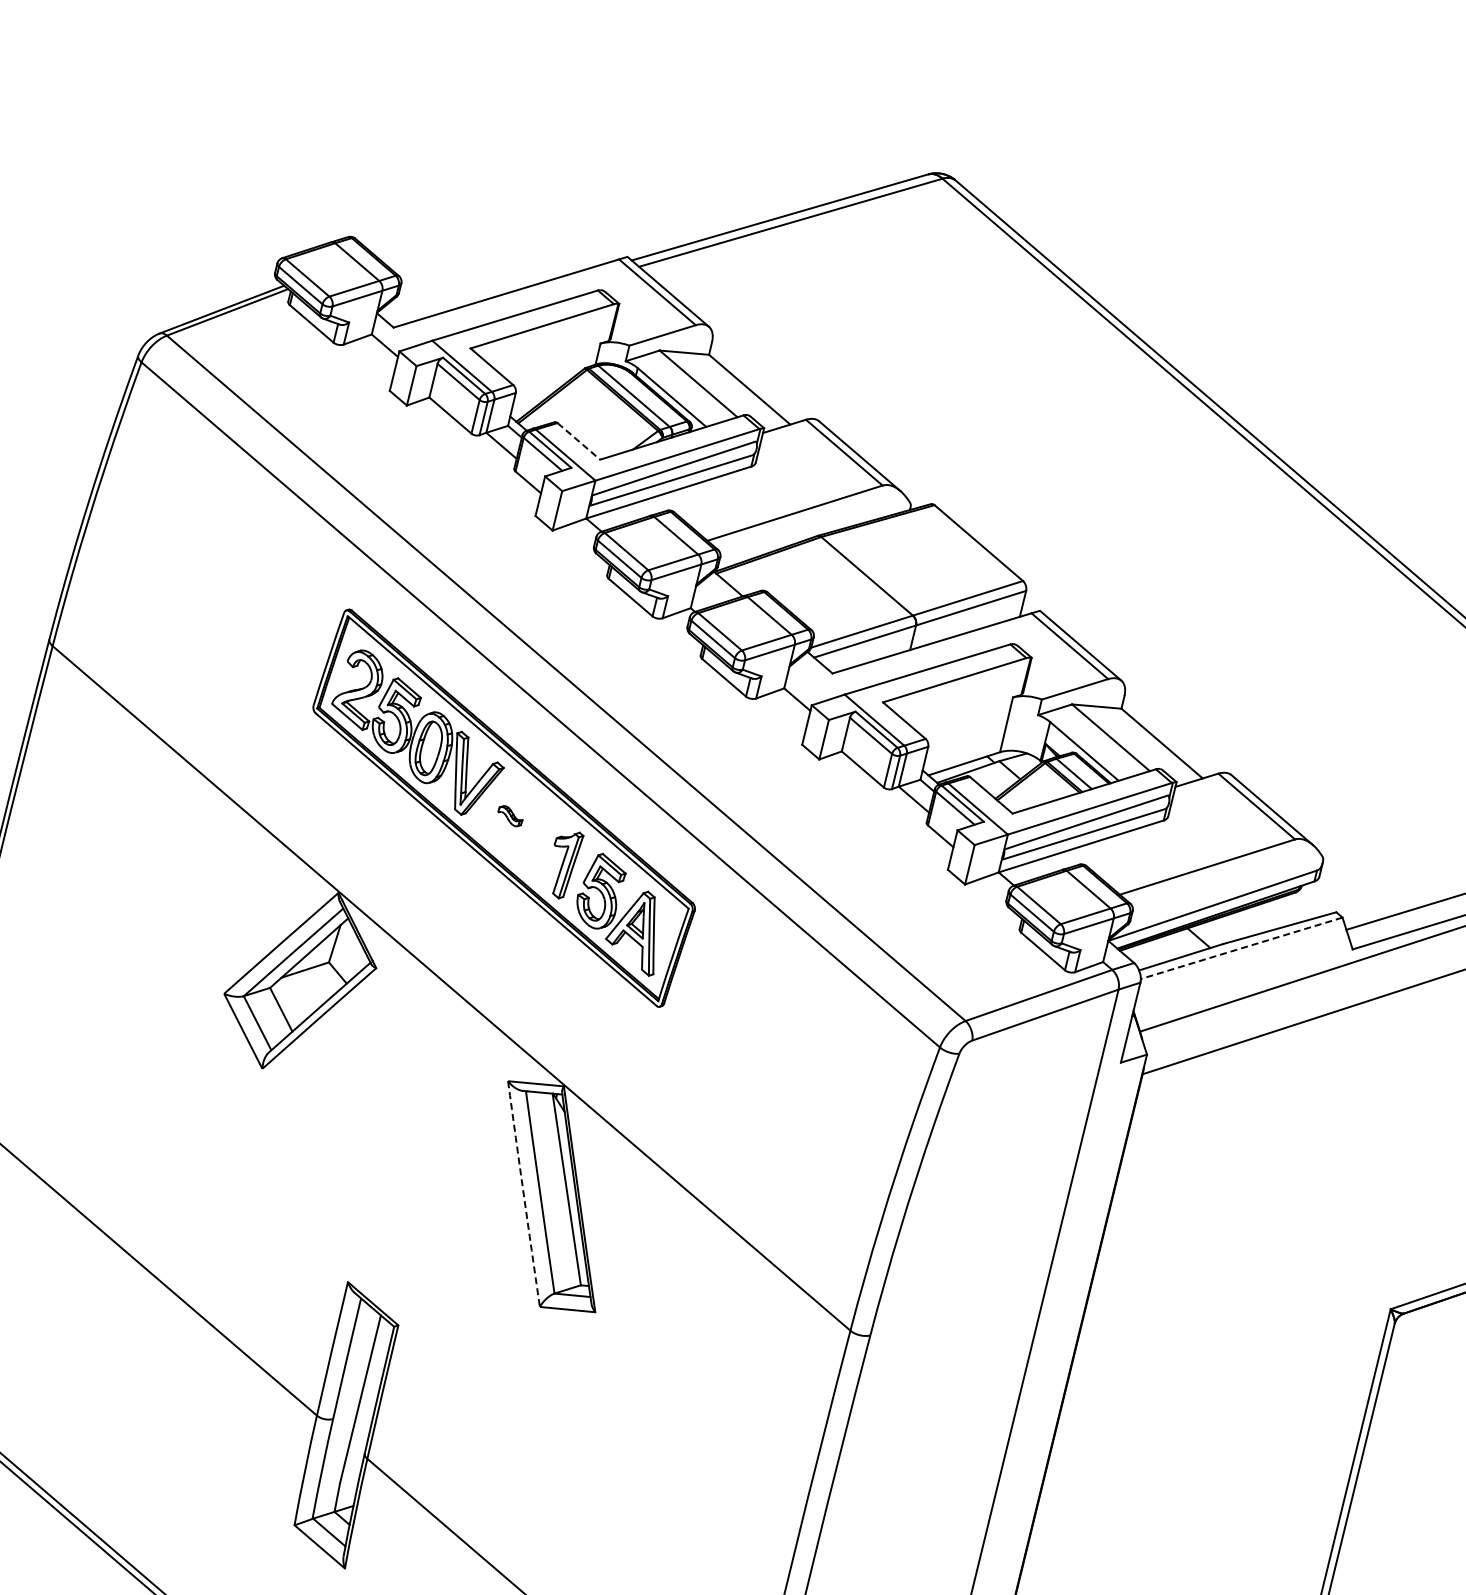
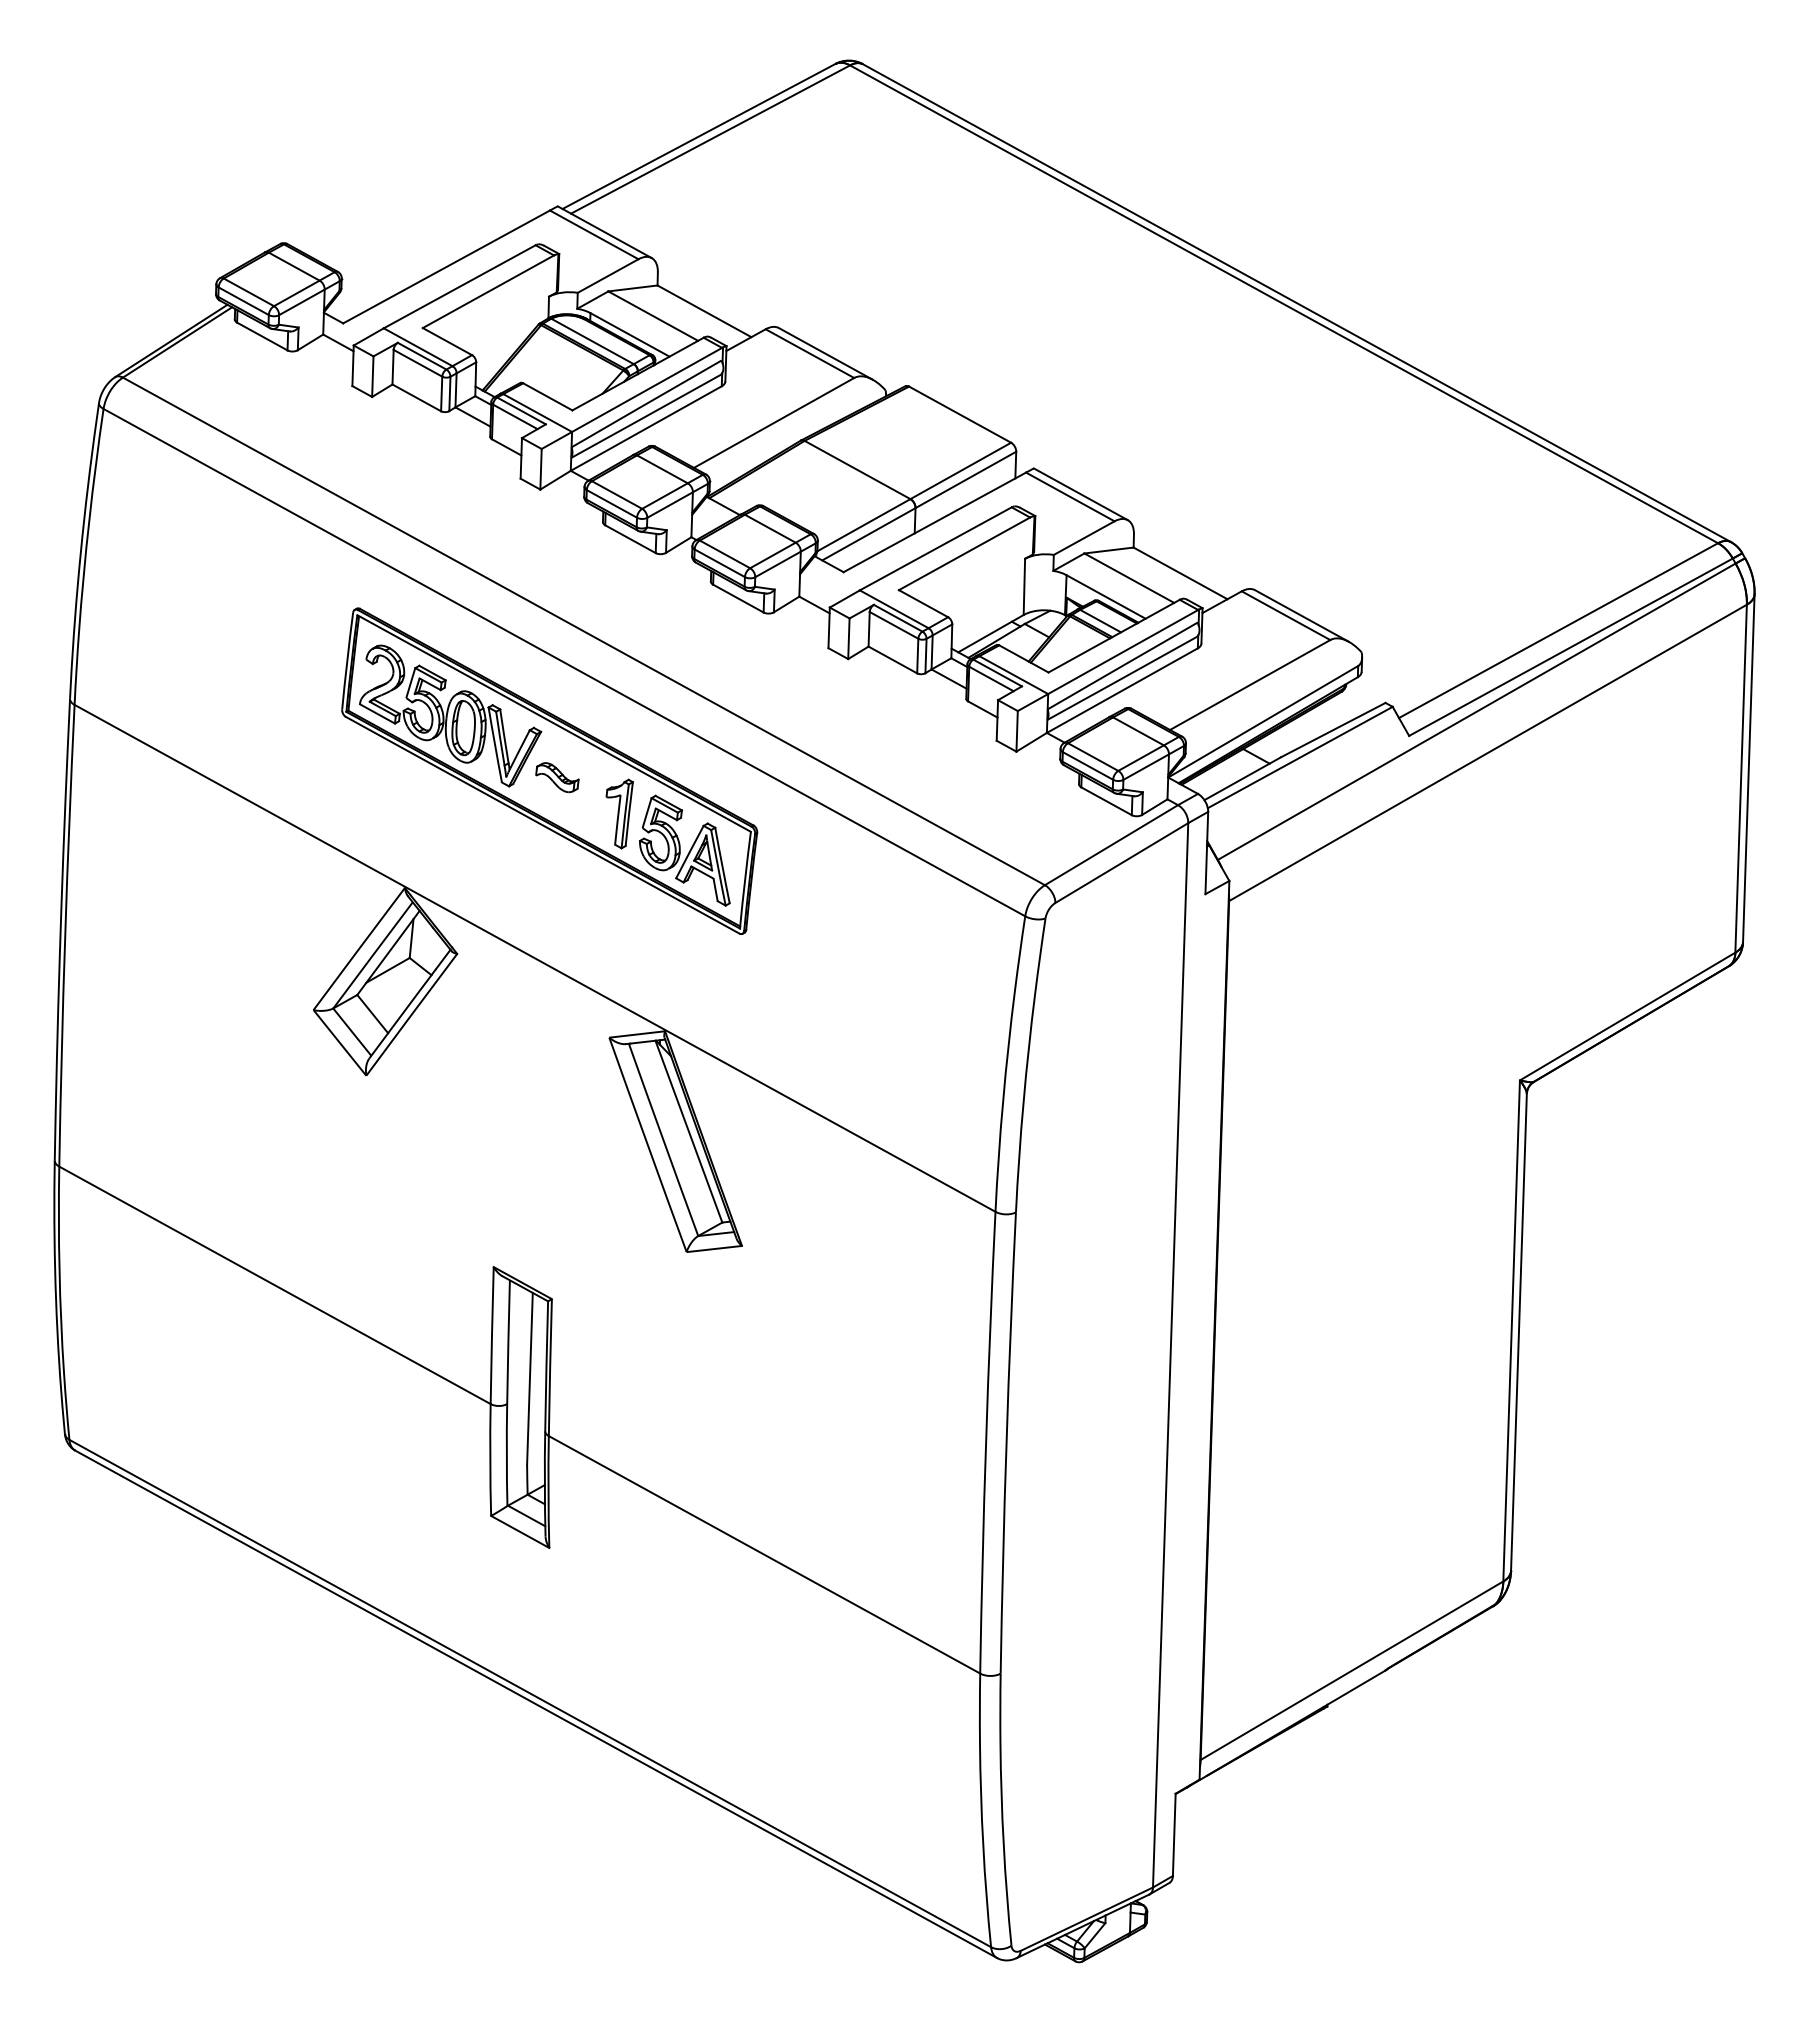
line: (579, 442) -> (548, 397), dashed -> solid
part: (510, 815) -> (557, 777), size x1.67
line: (1240, 948) -> (1299, 757), dashed -> solid
arc: (523, 1193) -> (647, 1144), dashed -> solid

